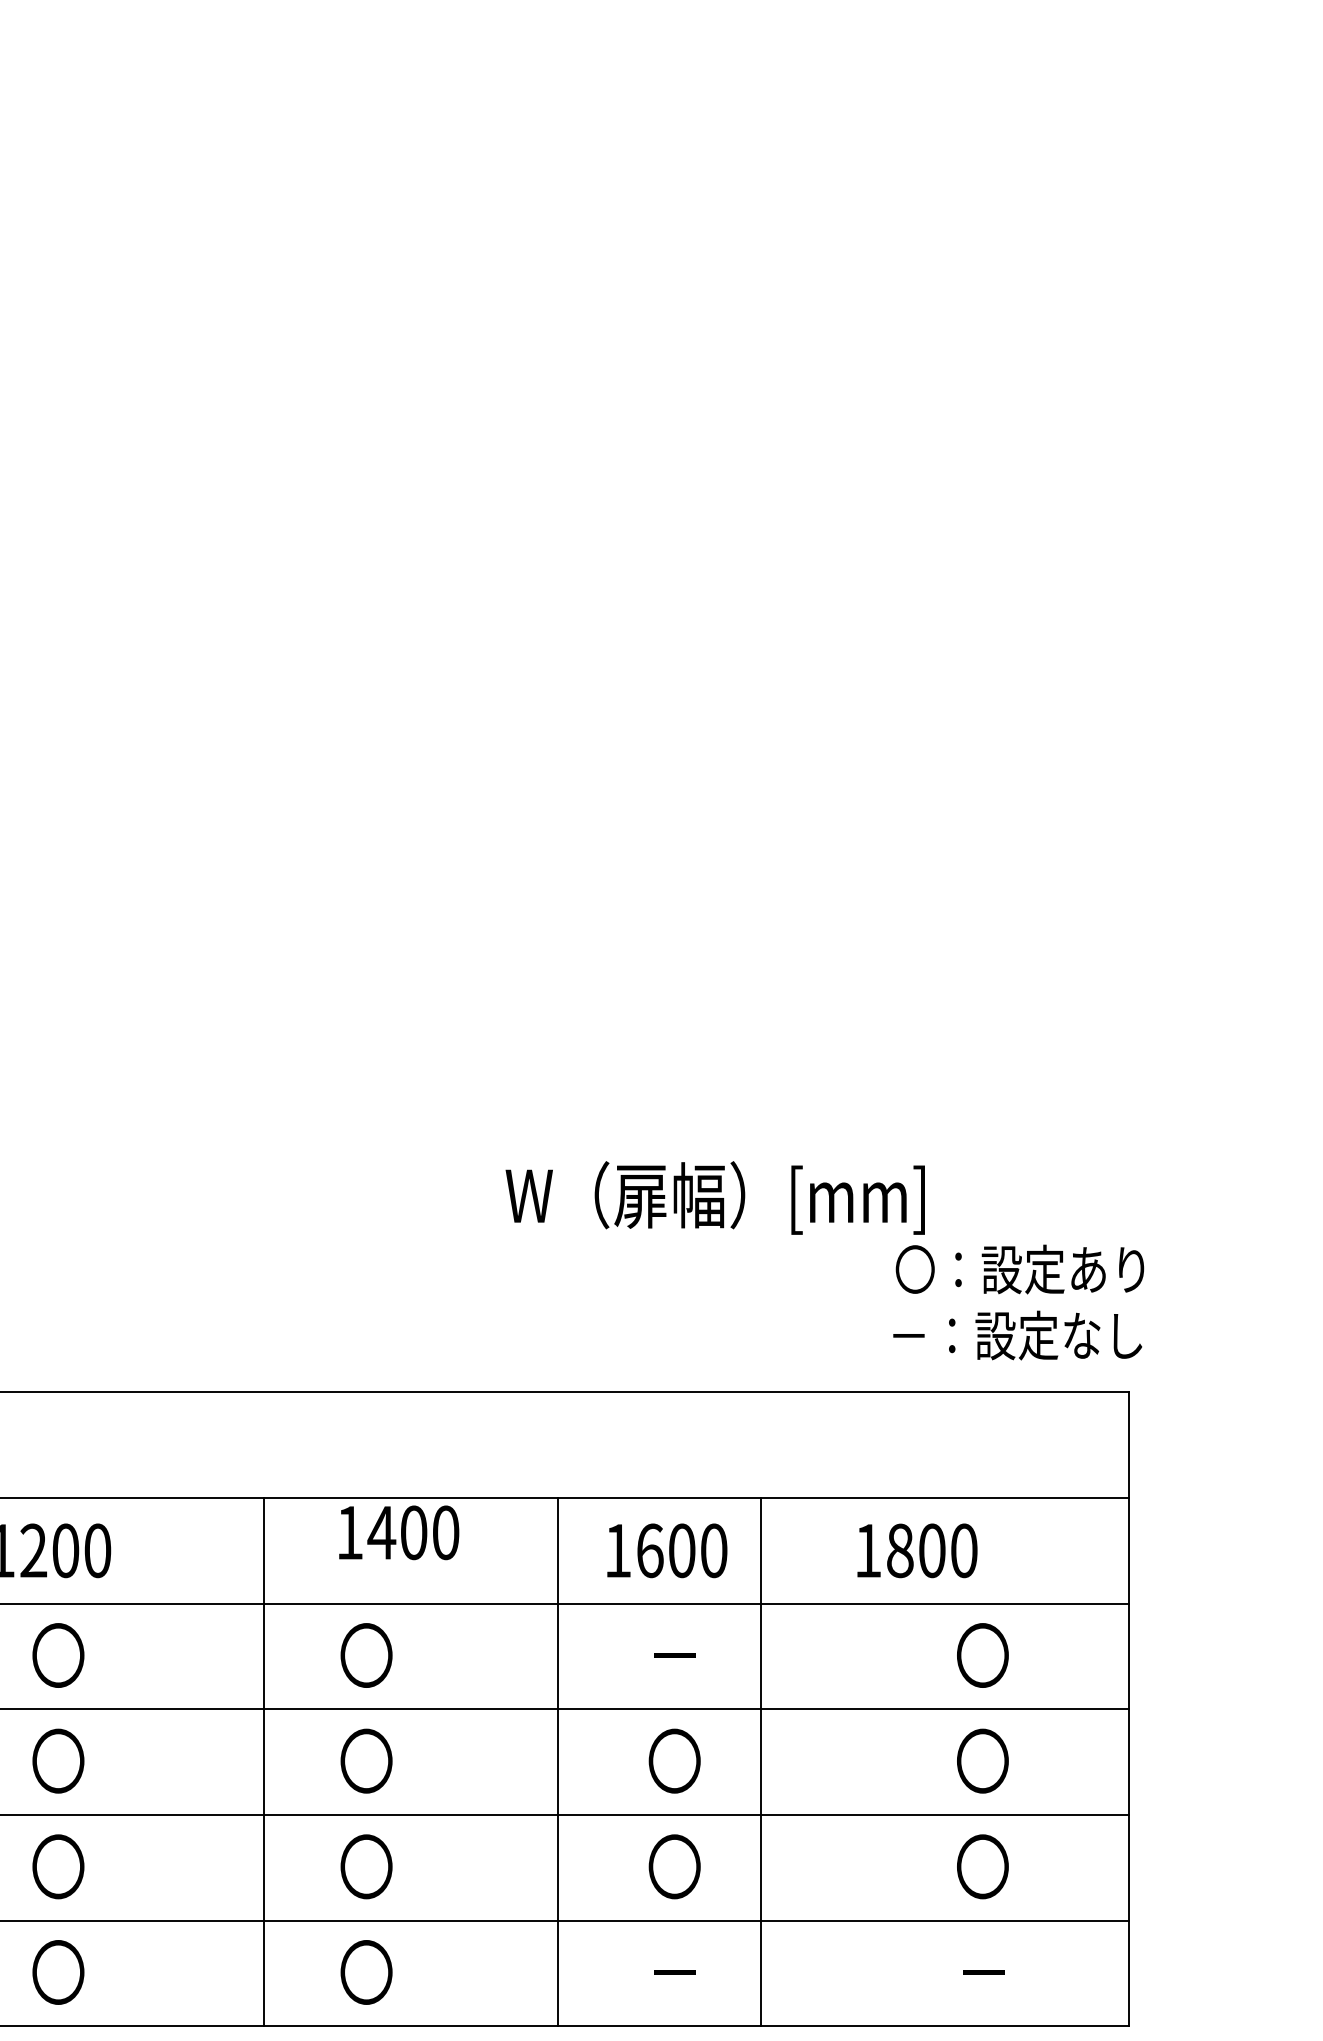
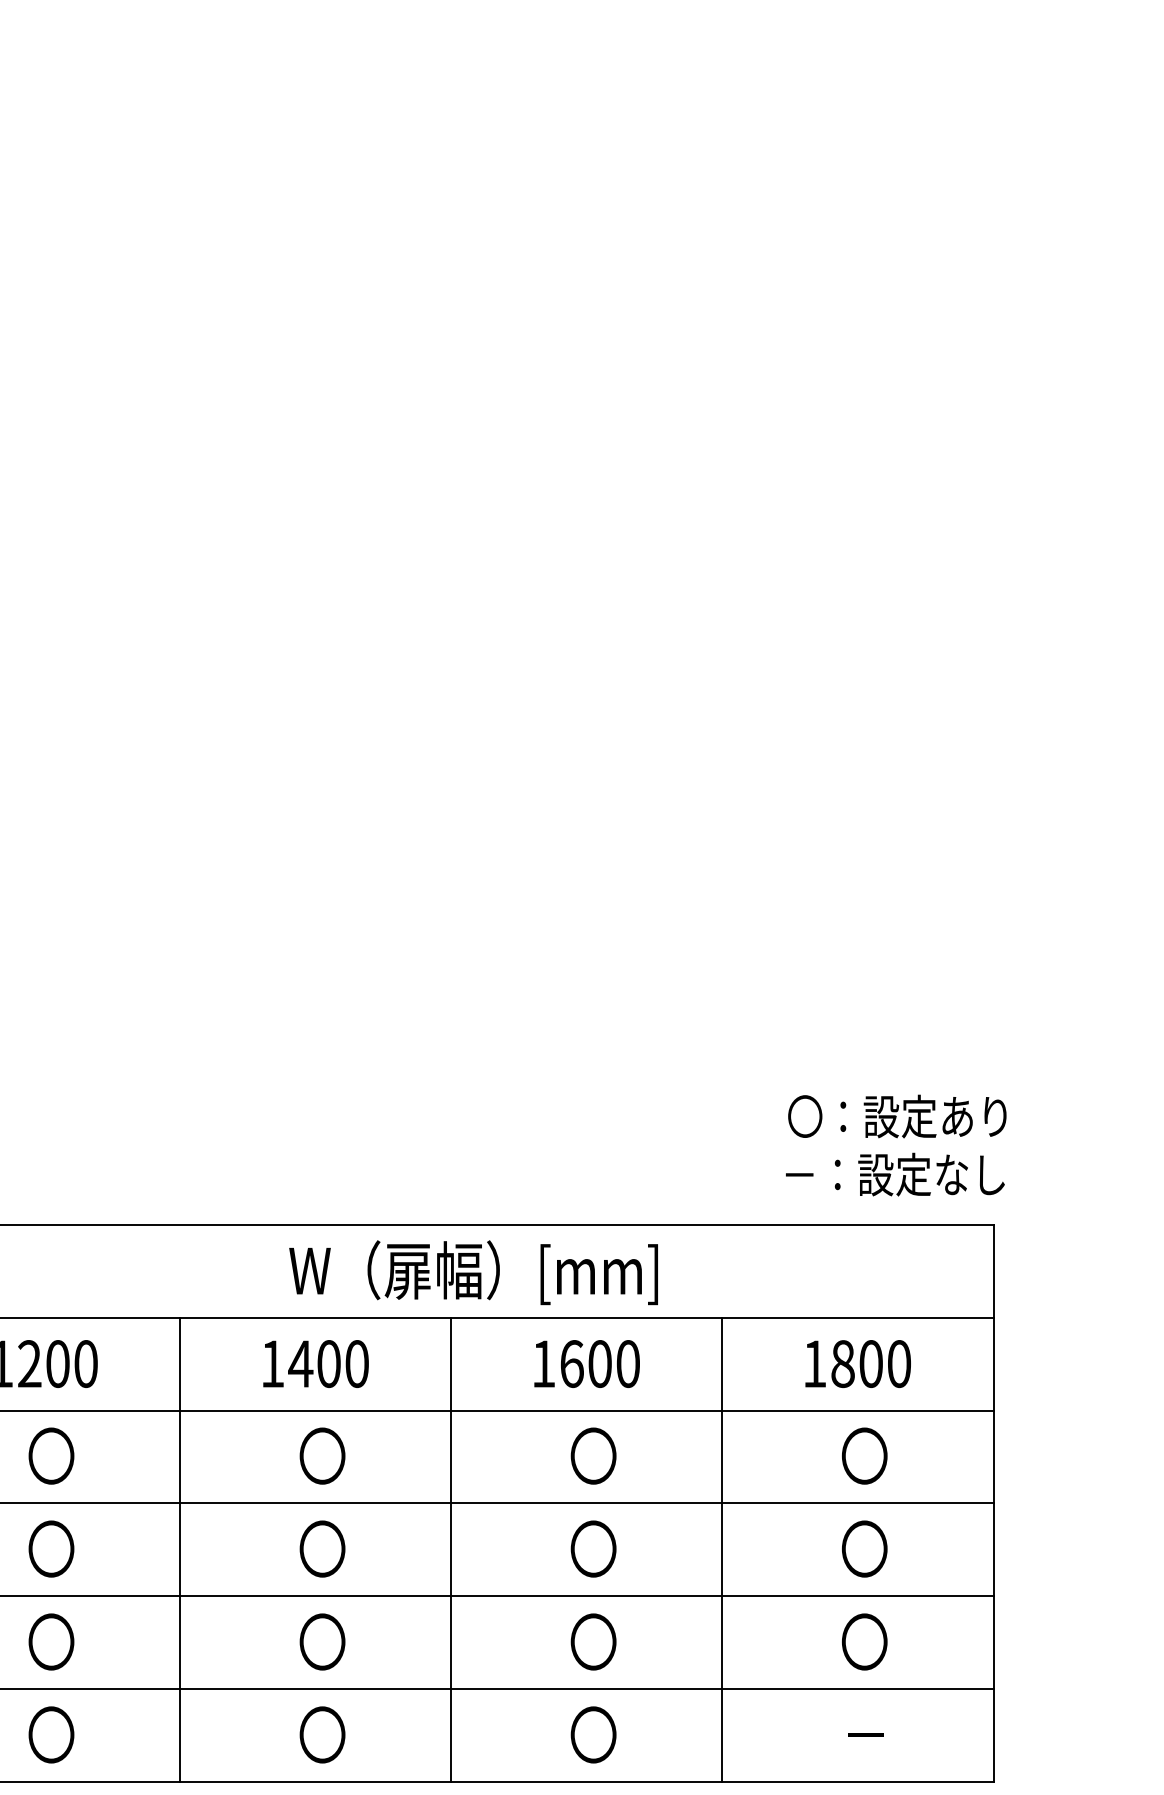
text: (714, 1197) -> (472, 1272), moved
text: (399, 1532) -> (316, 1363), moved
text: (917, 1550) -> (858, 1363), moved
text: (674, 1655) -> (593, 1456), － -> 〇
line: (263, 1762) -> (179, 1550), moved
line: (558, 1762) -> (451, 1550), moved
line: (761, 1762) -> (722, 1550), moved
text: (674, 1972) -> (593, 1734), － -> 〇

